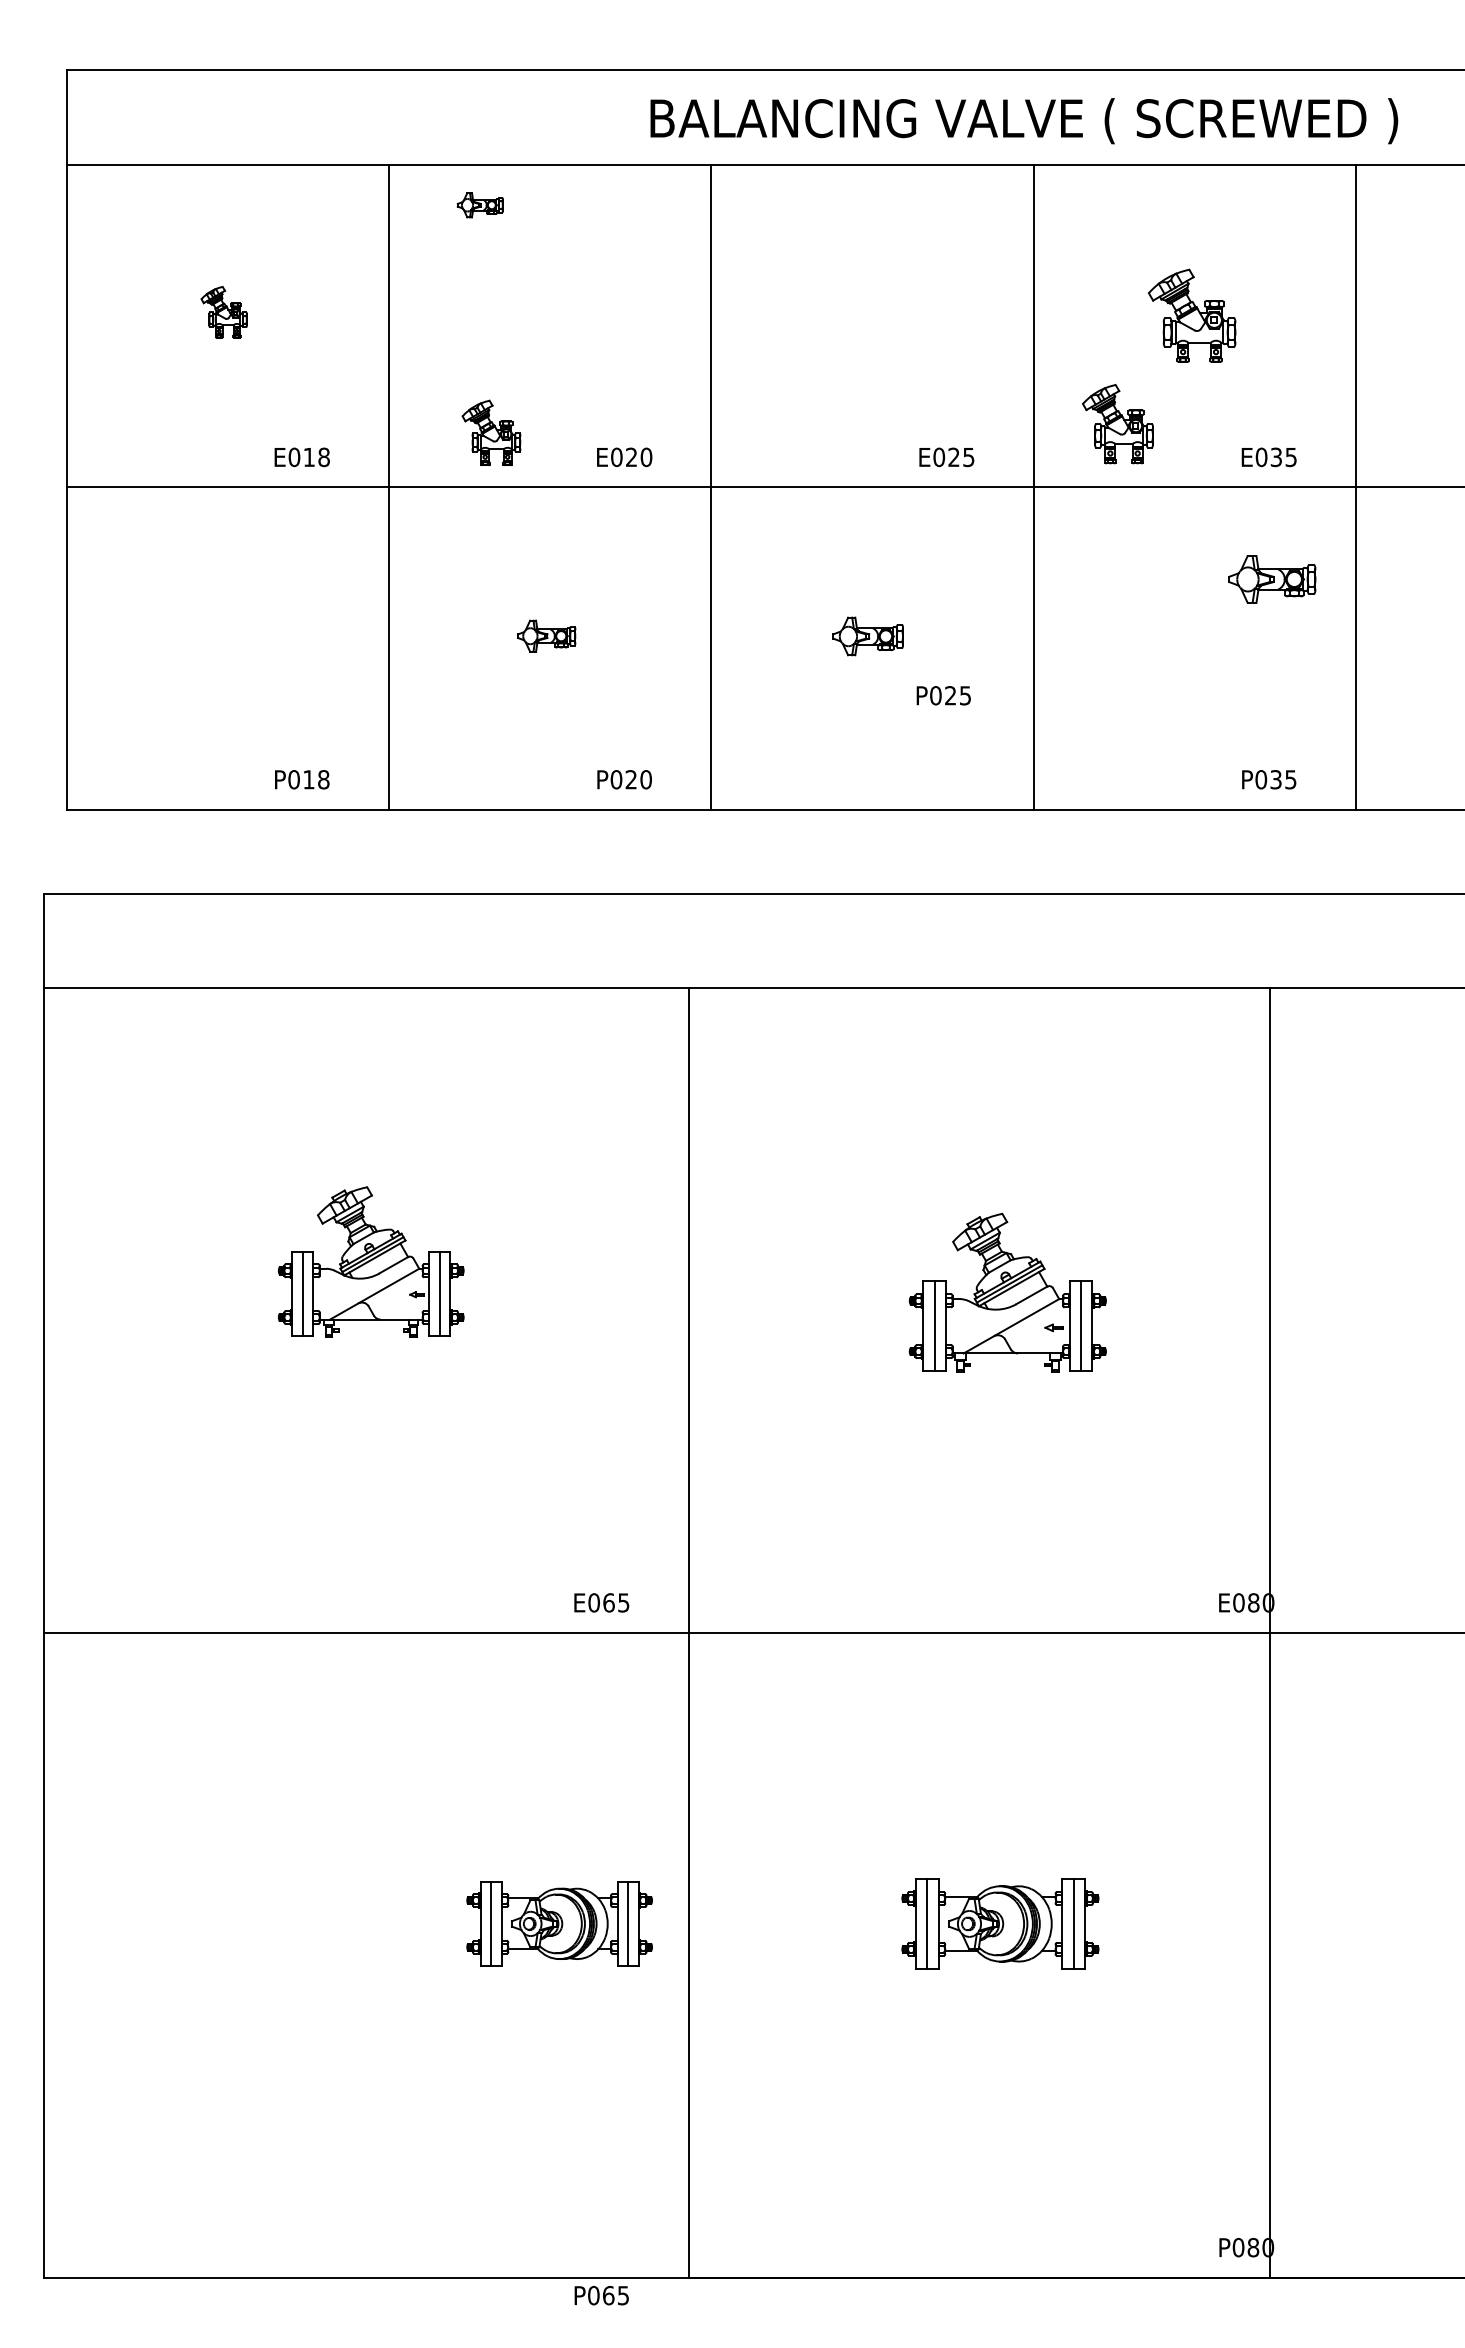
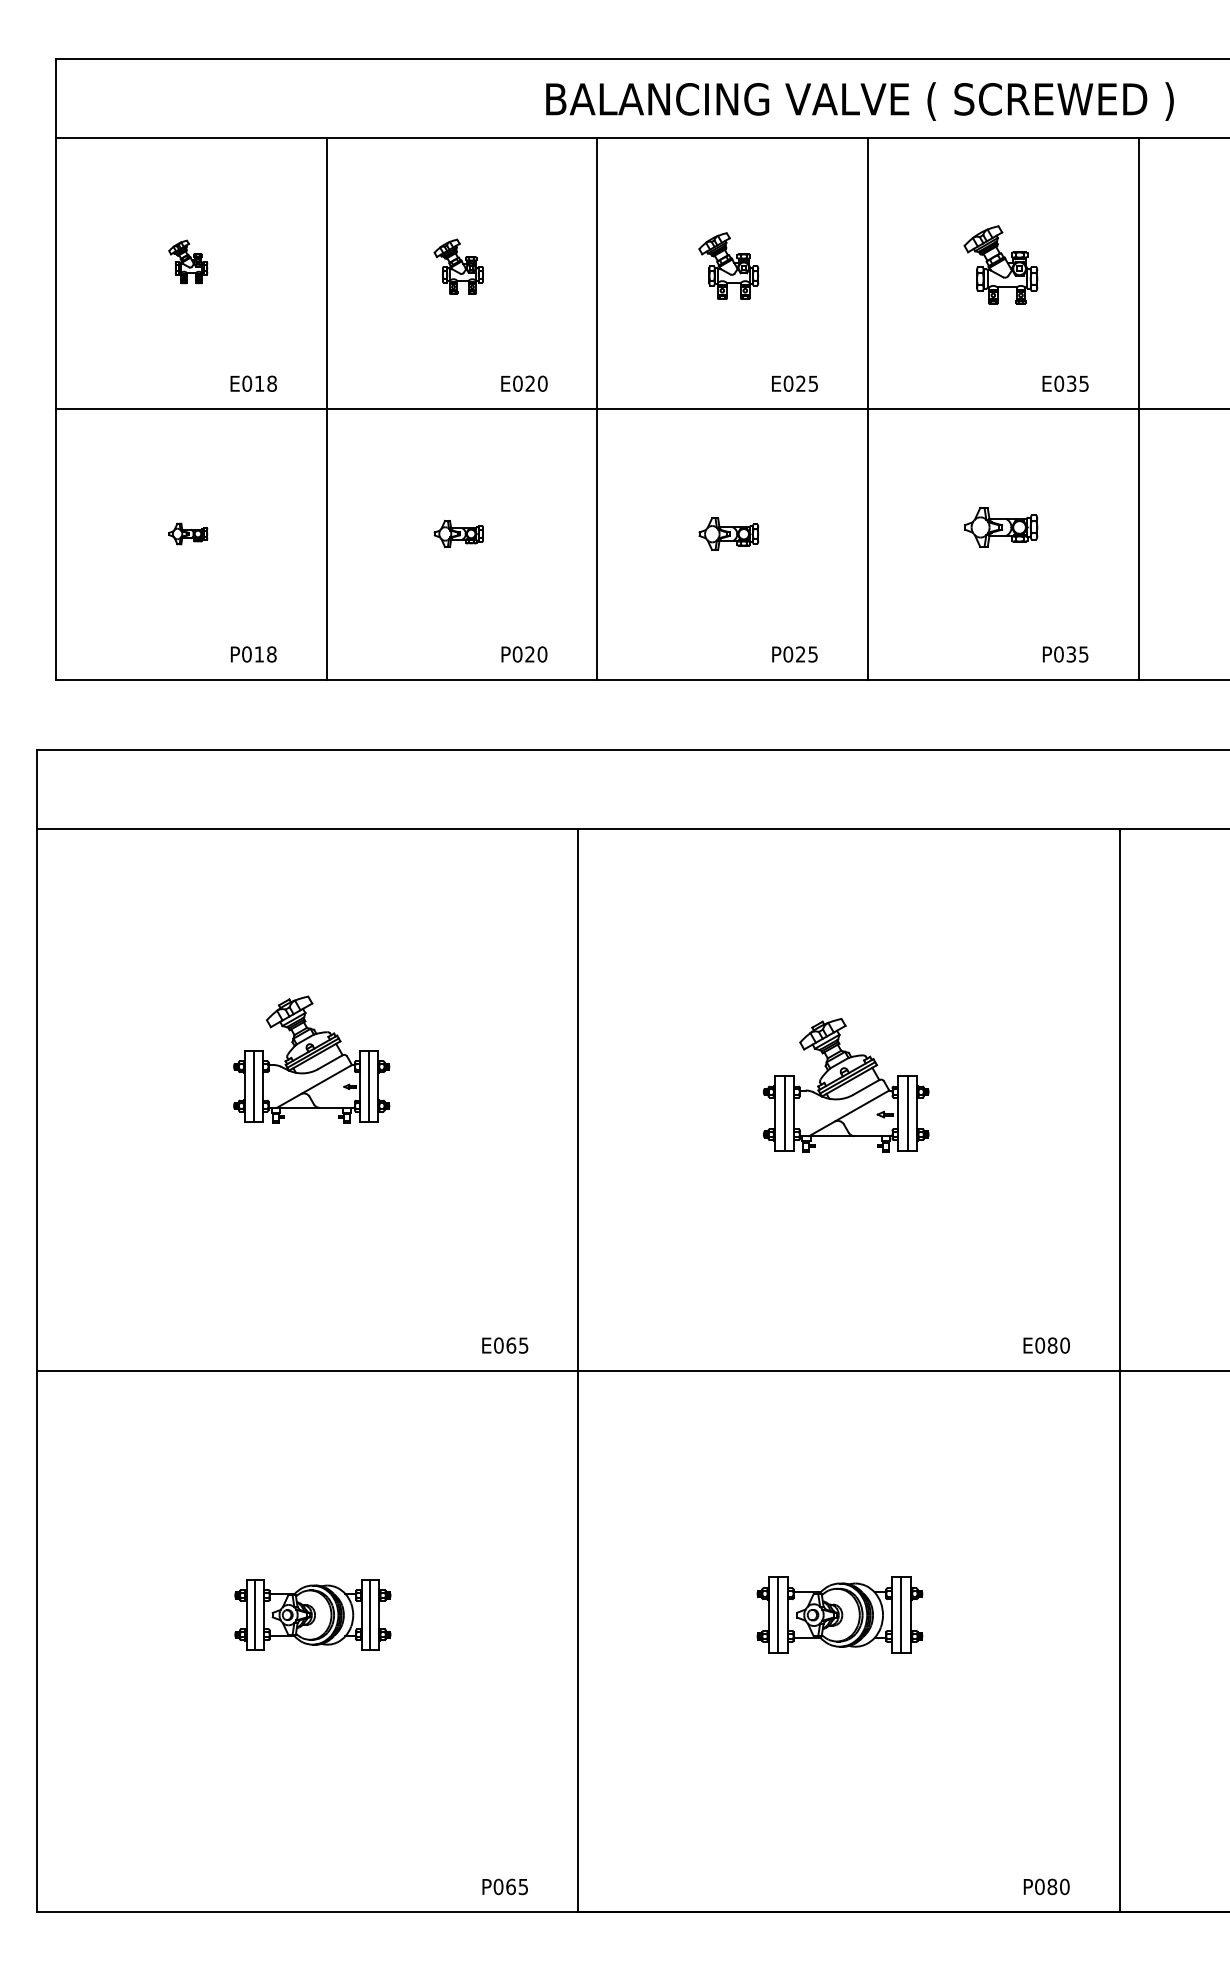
part: (479, 205) -> (187, 534), moved
part: (1117, 424) -> (728, 266), moved
part: (491, 432) -> (458, 266), moved
part: (1272, 579) -> (1001, 527), moved
text: (943, 695) -> (794, 654), moved
line: (1270, 1632) -> (1119, 1370), moved
part: (559, 1923) -> (312, 1614), moved
text: (601, 2295) -> (505, 1886), moved

